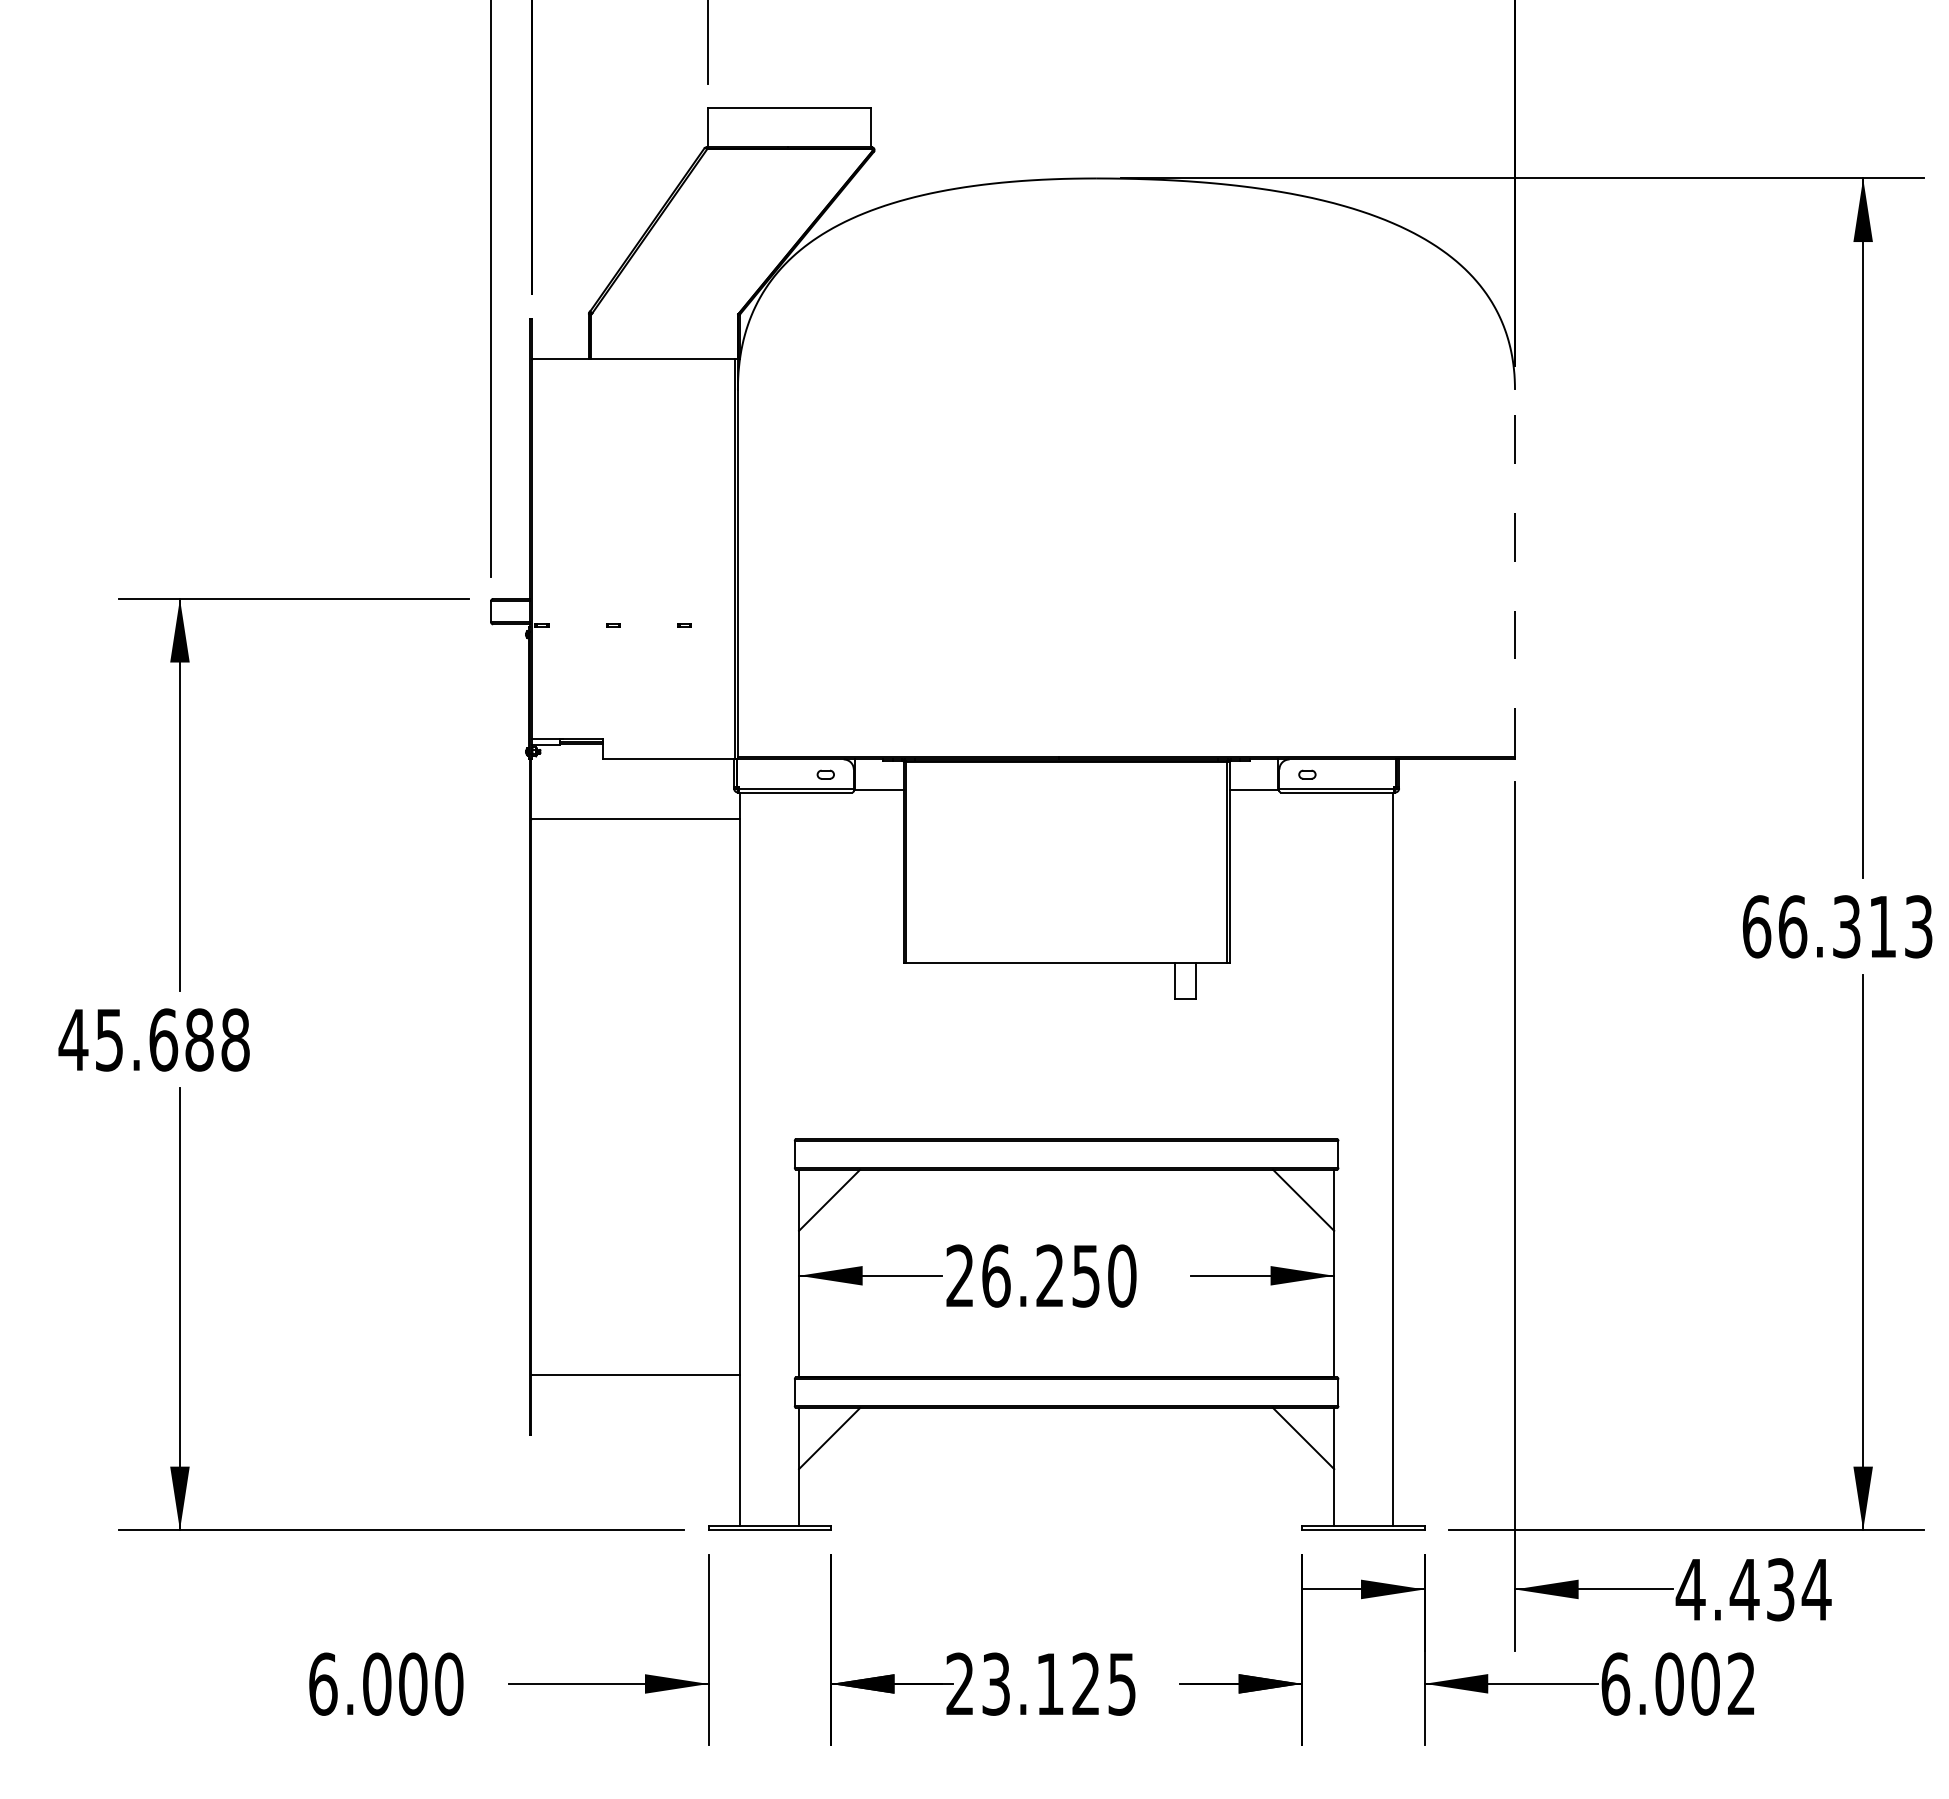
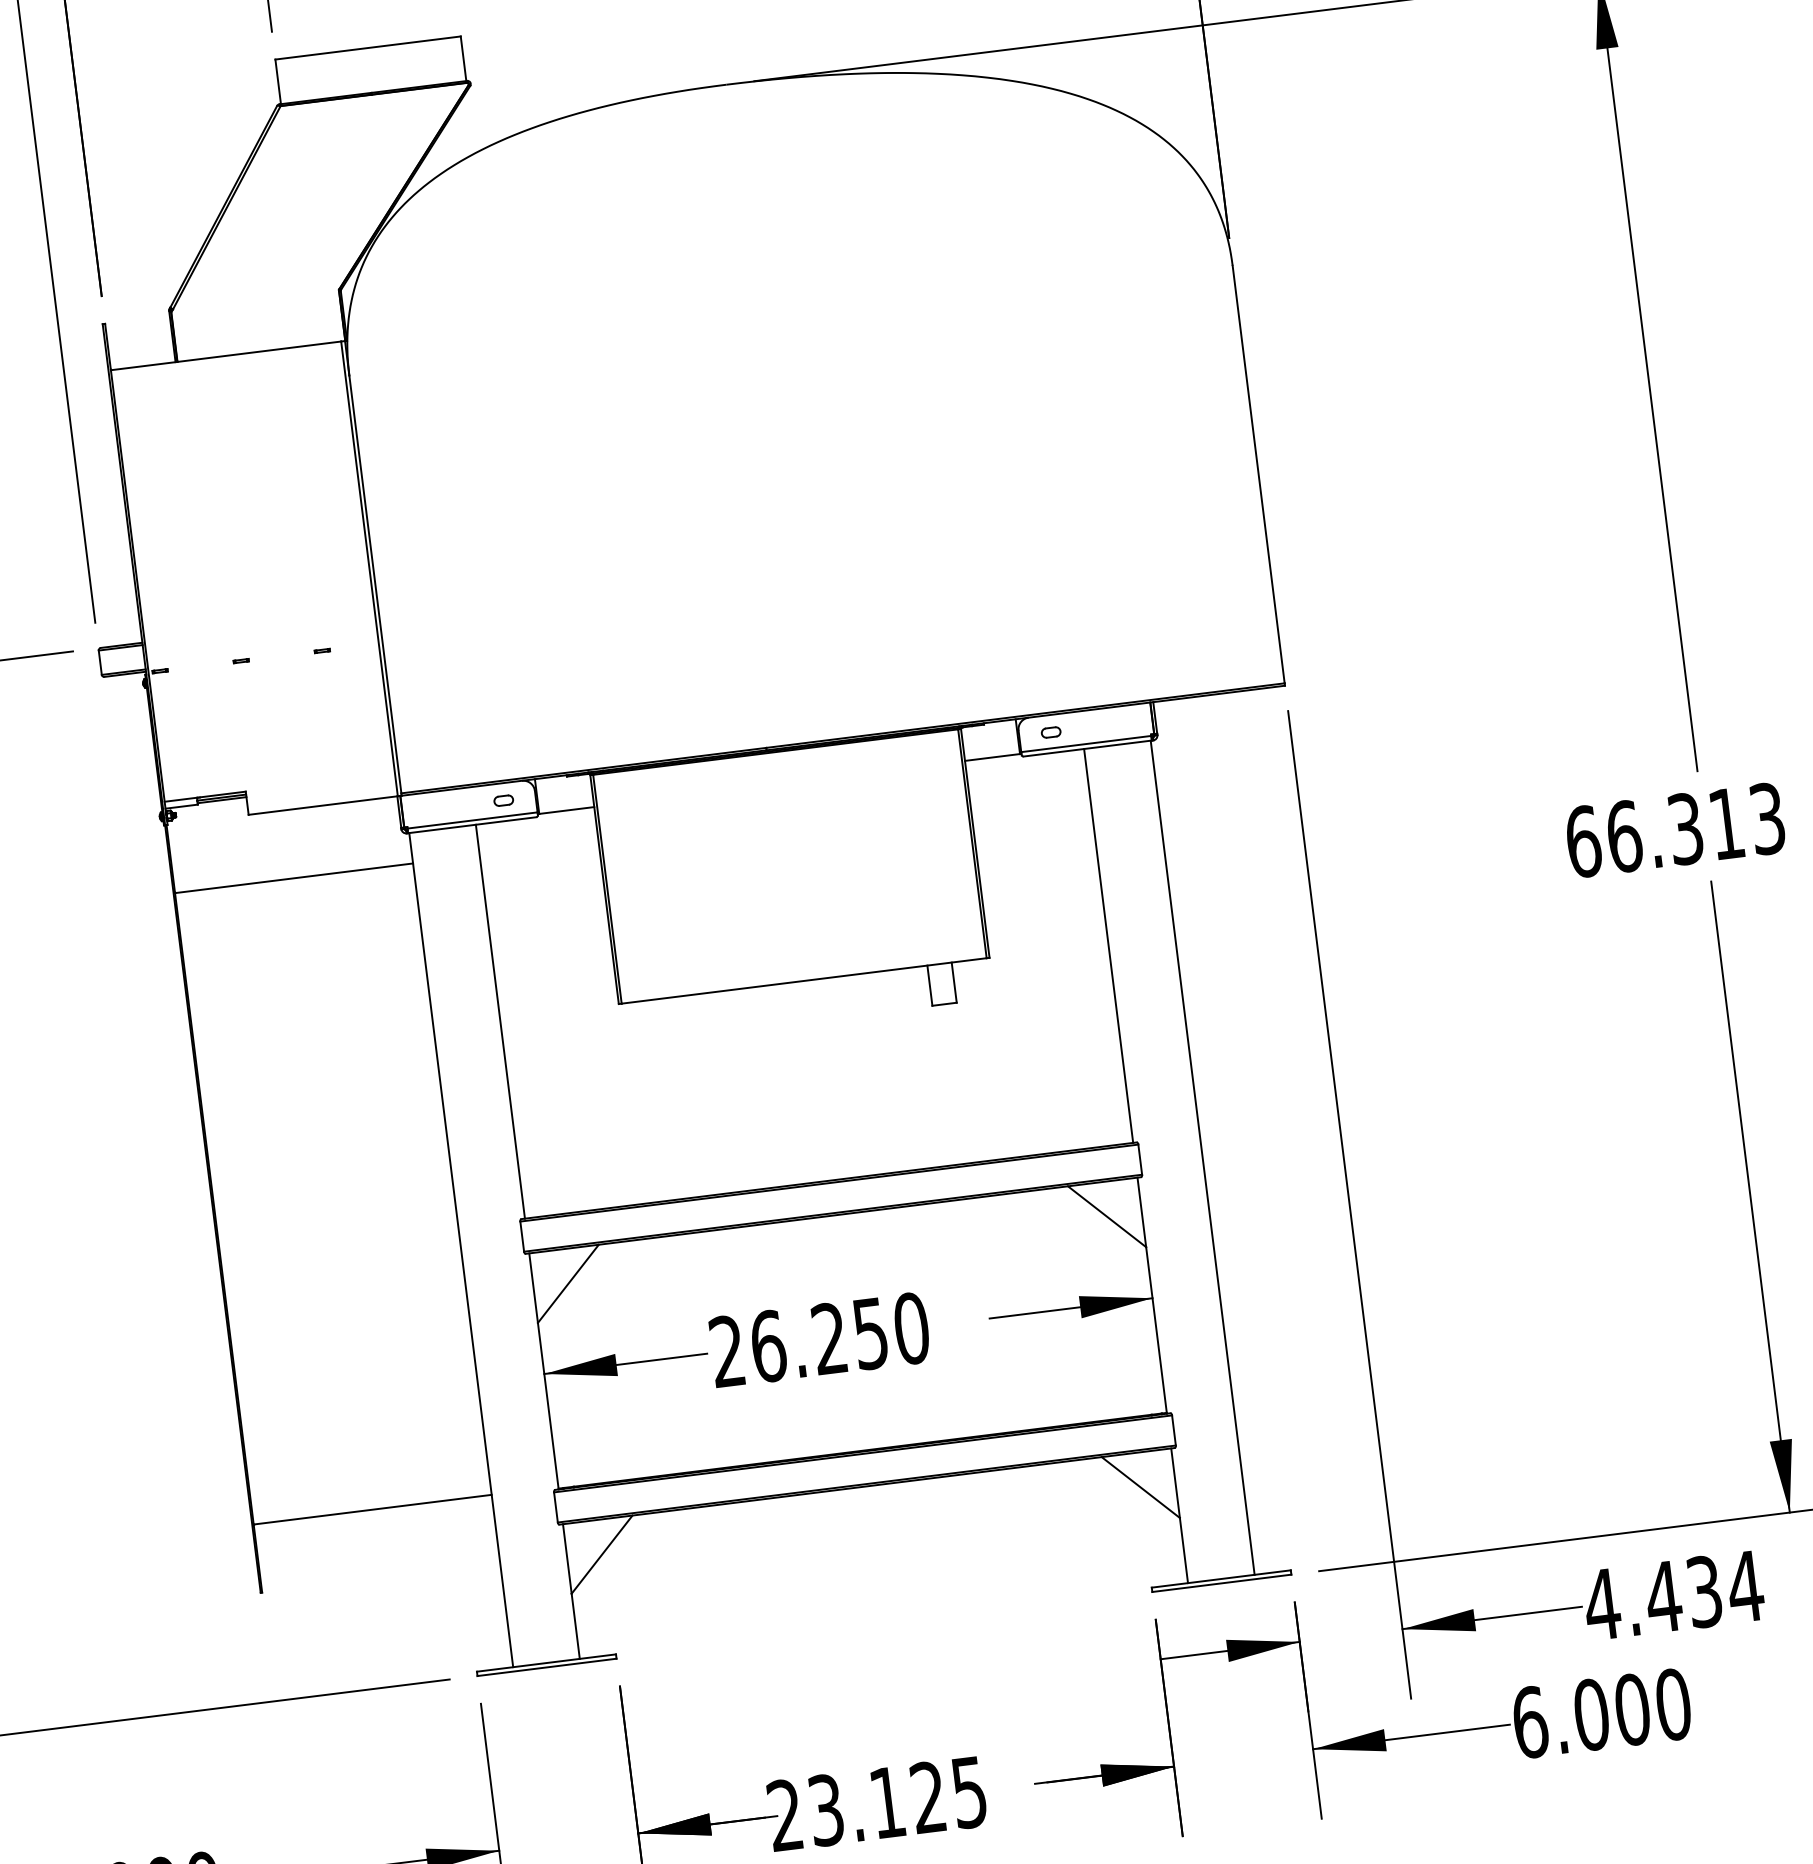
line: (1515, 573) -> (1259, 474), dashed -> solid
line: (799, 965) -> (500, 1021), added
line: (1334, 965) -> (1108, 945), added
text: (1741, 1683) -> (1673, 1703), 6.002 -> 6.000

